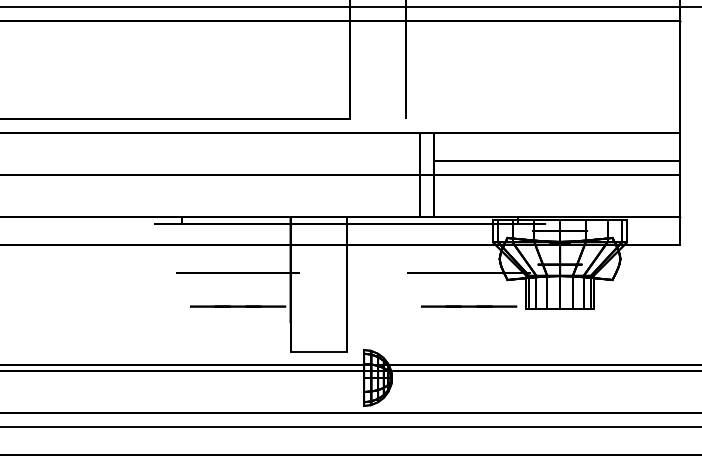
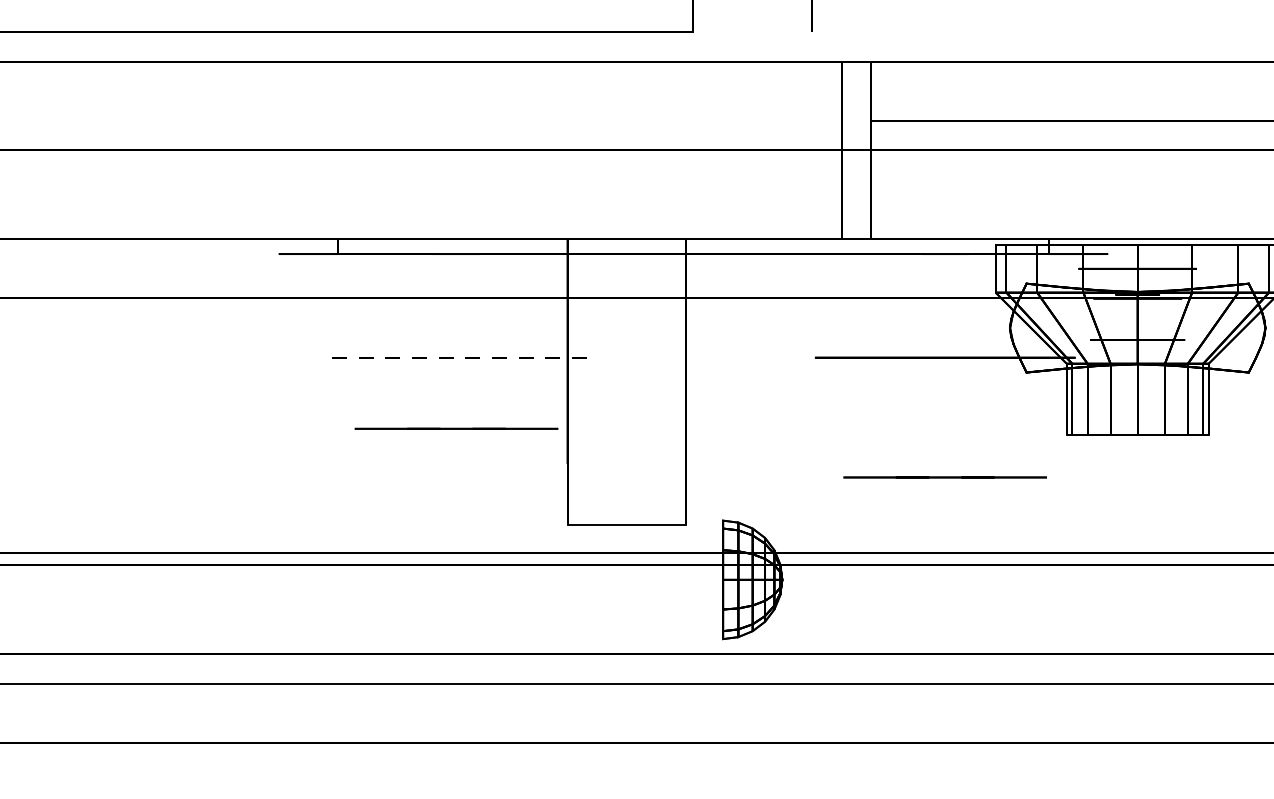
circle: (237, 273) -> (455, 358), solid -> dashed
line: (469, 306) -> (946, 477), moved

